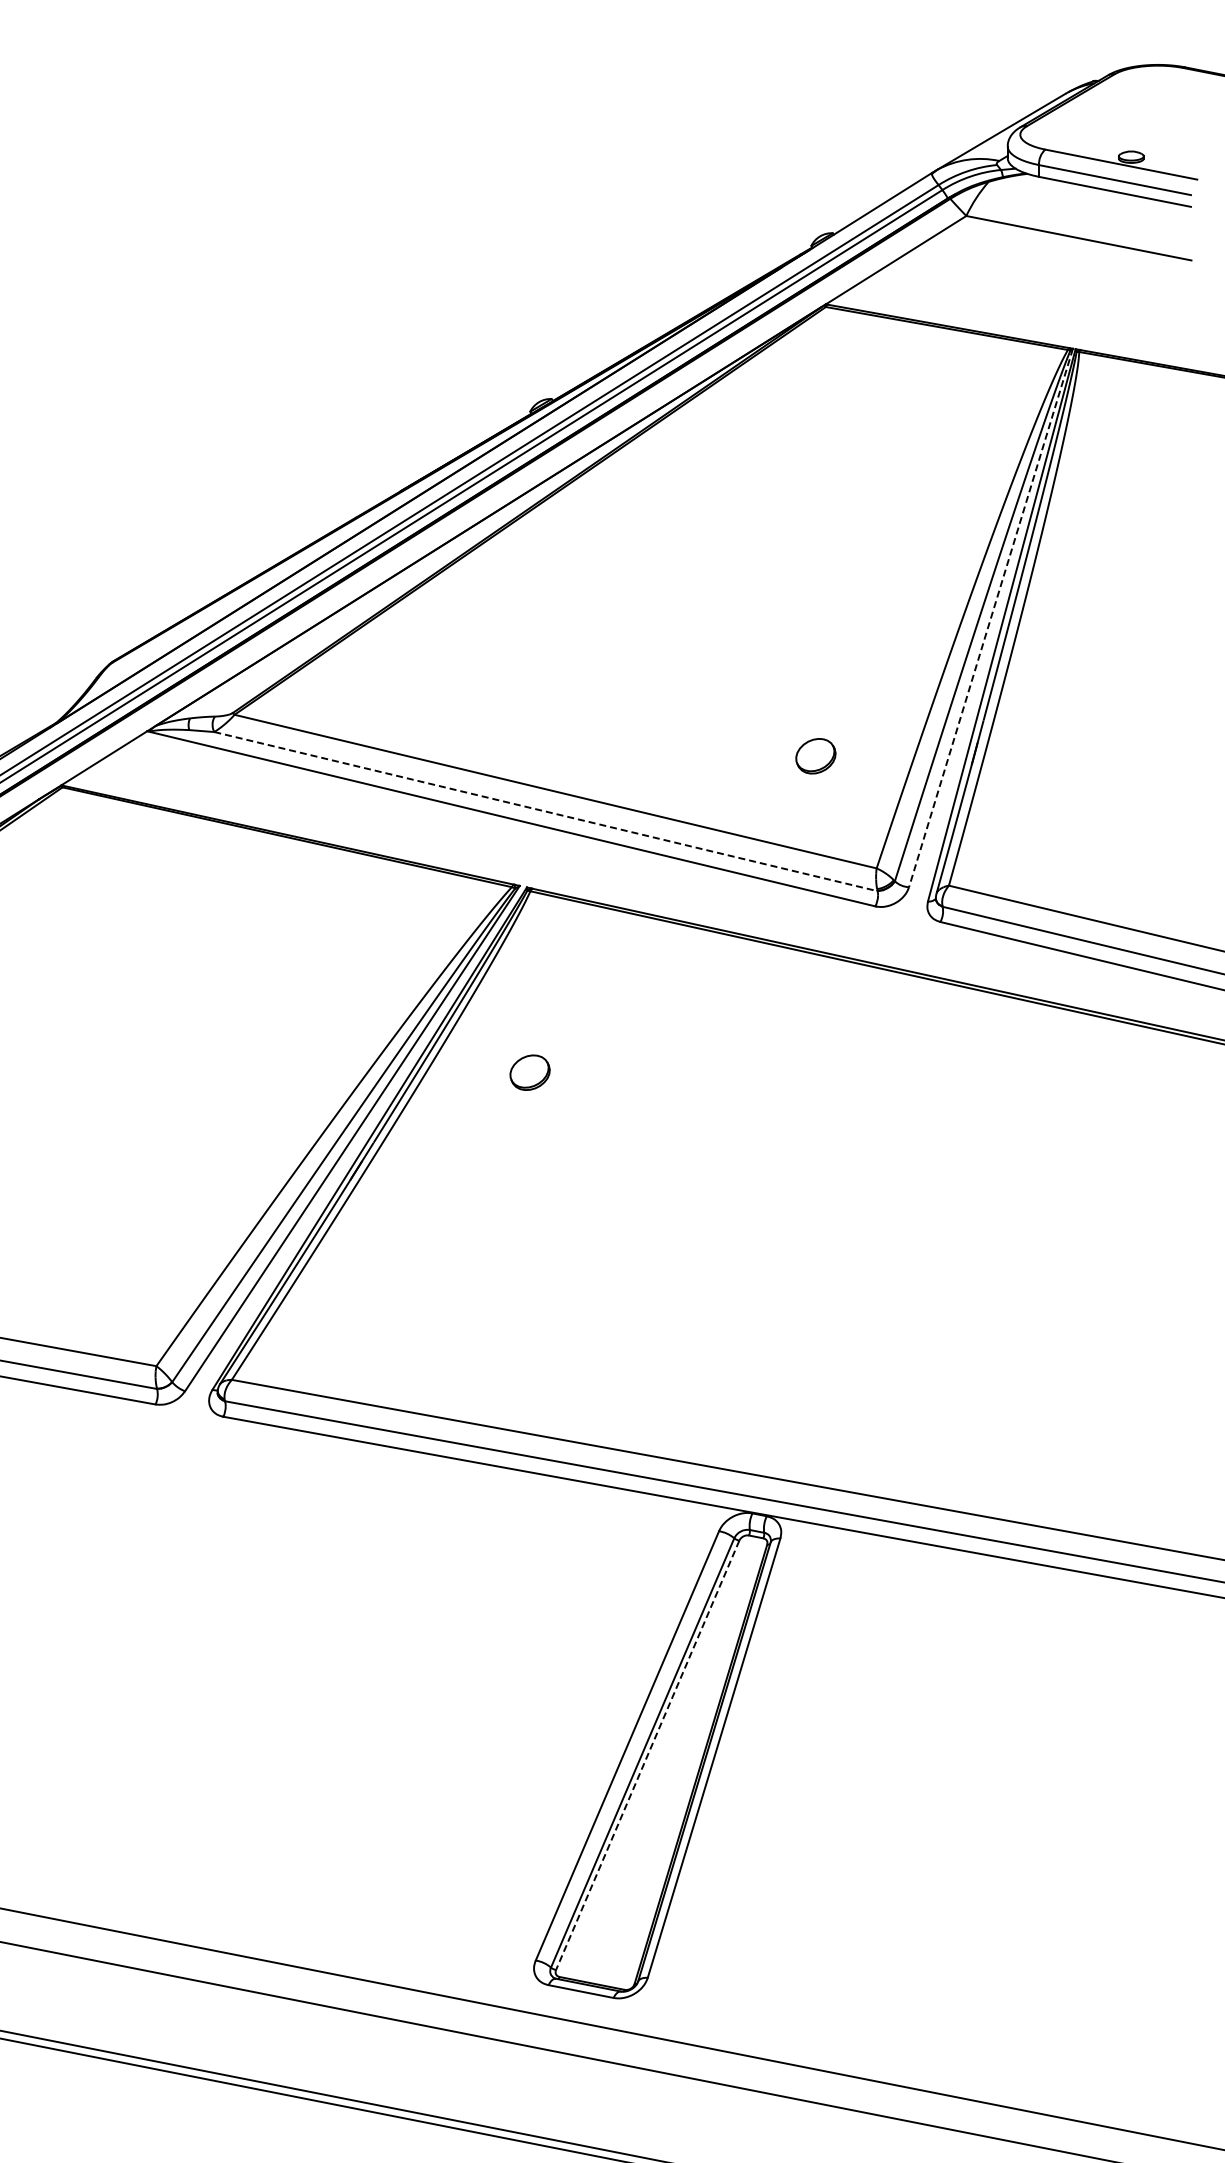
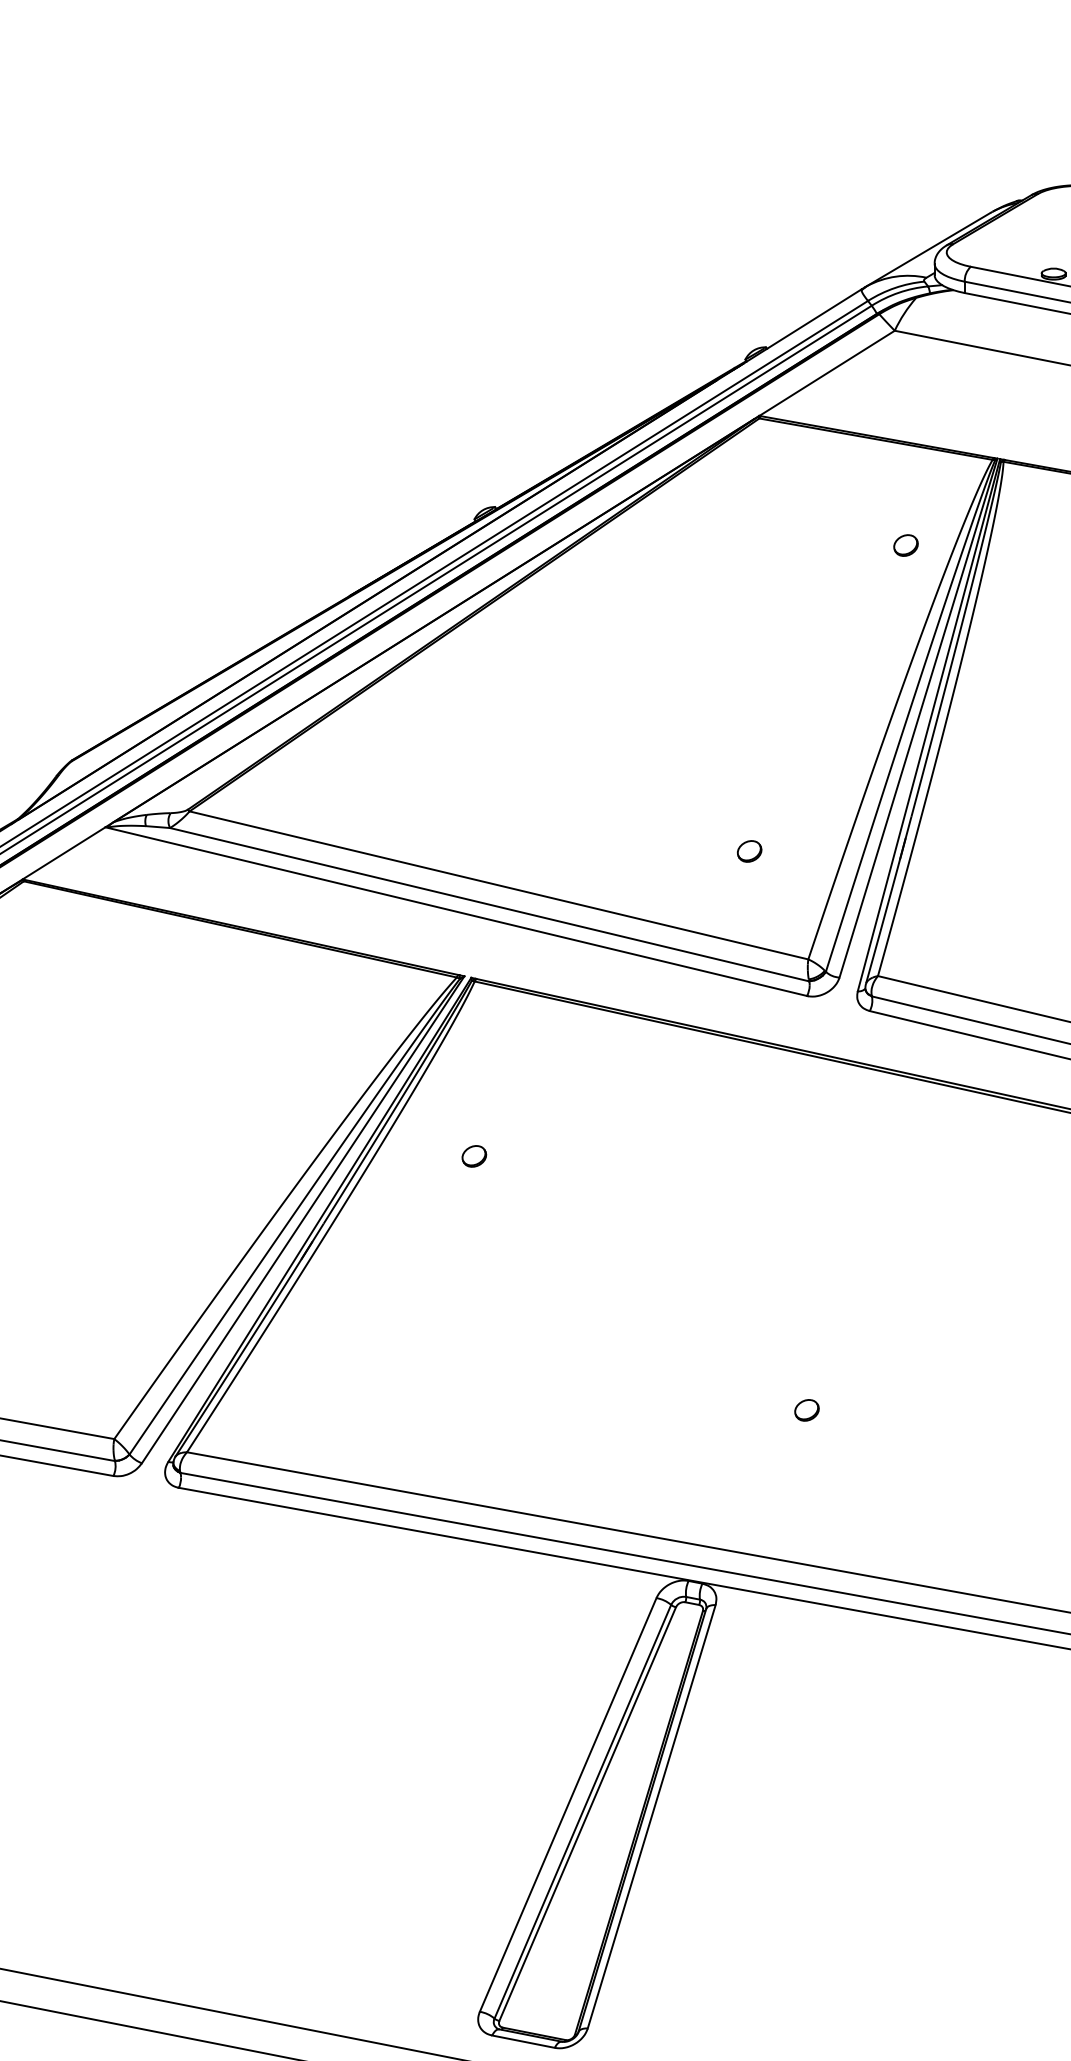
part: (977, 438) -> (905, 545), added
line: (990, 618) -> (918, 718), dashed -> solid
part: (815, 756) -> (749, 851), size x0.62
line: (546, 811) -> (490, 904), dashed -> solid
part: (529, 1072) -> (473, 1156), size x0.62
part: (875, 1336) -> (807, 1410), added
line: (647, 1755) -> (587, 1814), dashed -> solid

